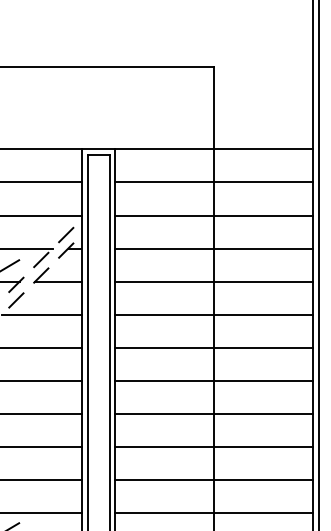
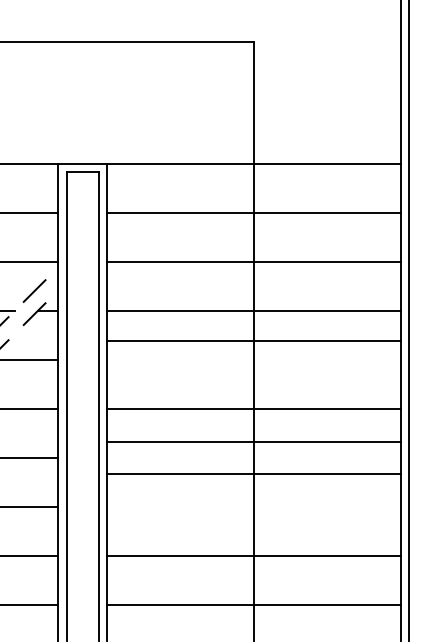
line: (214, 281) -> (254, 340), moved
line: (214, 347) -> (254, 441), moved
line: (214, 380) -> (254, 474), moved

